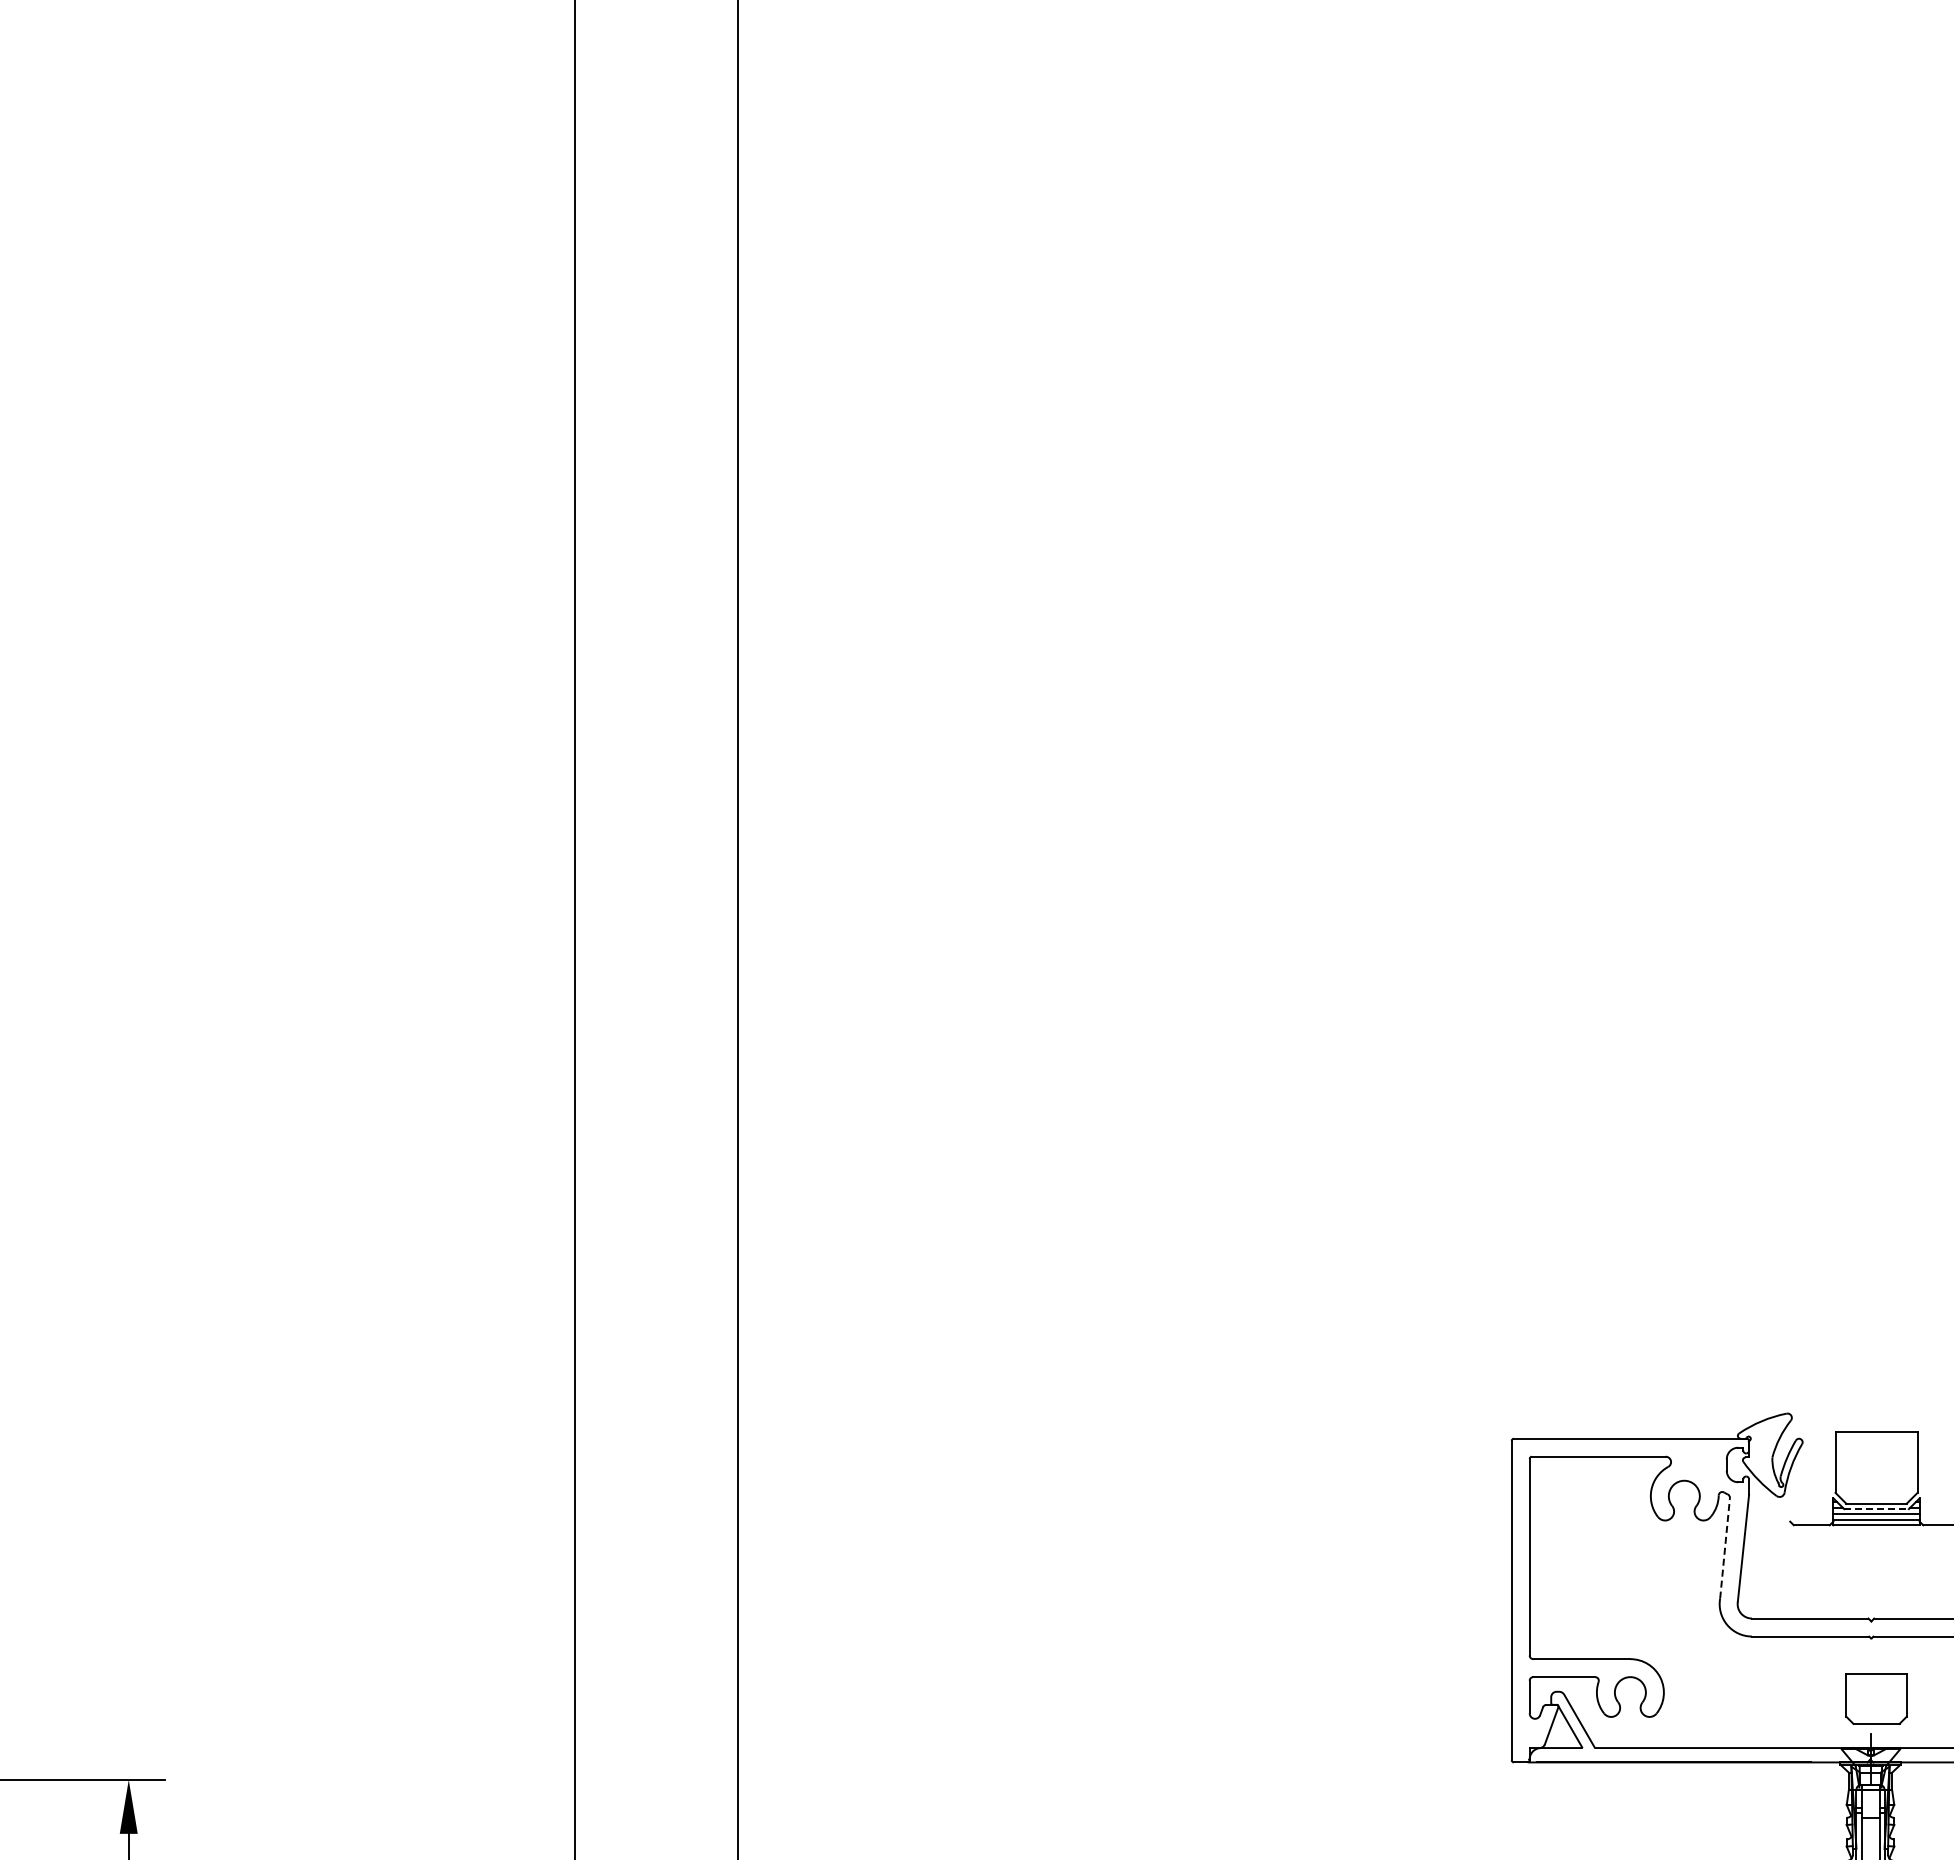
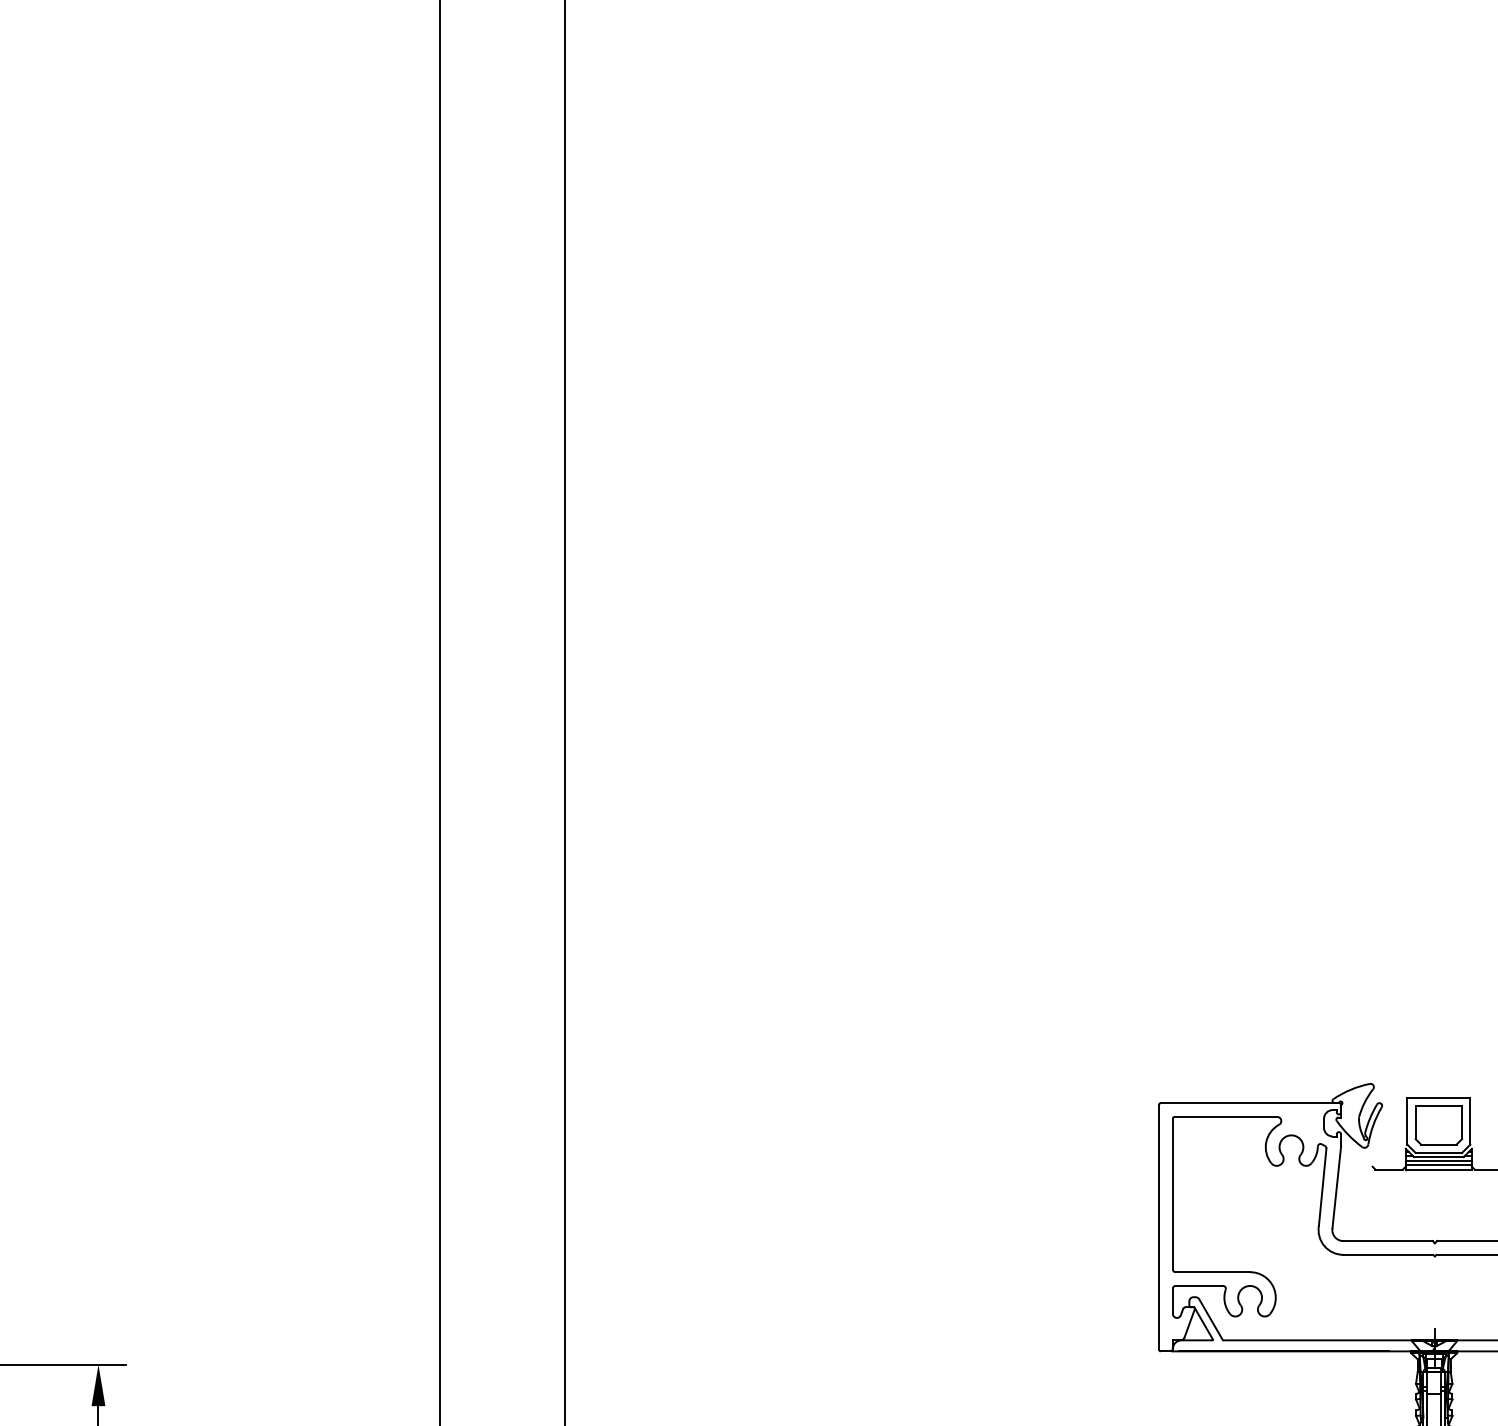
line: (1877, 1509) -> (1439, 1157), dashed -> solid
line: (1725, 1547) -> (1323, 1186), dashed -> solid
part: (1876, 1698) -> (1438, 1125), moved

